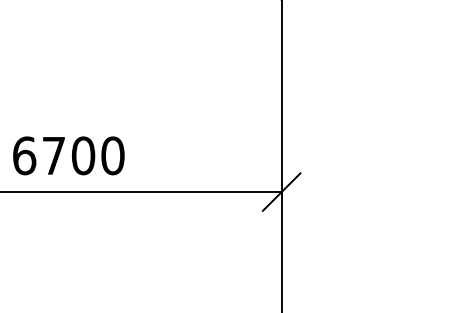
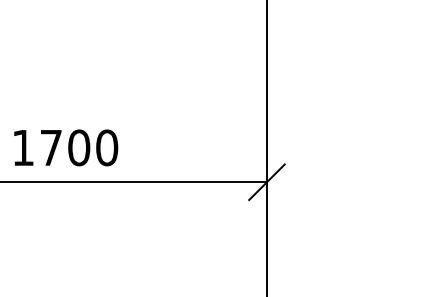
text: (24, 155) -> (23, 147), 6700 -> 1700

